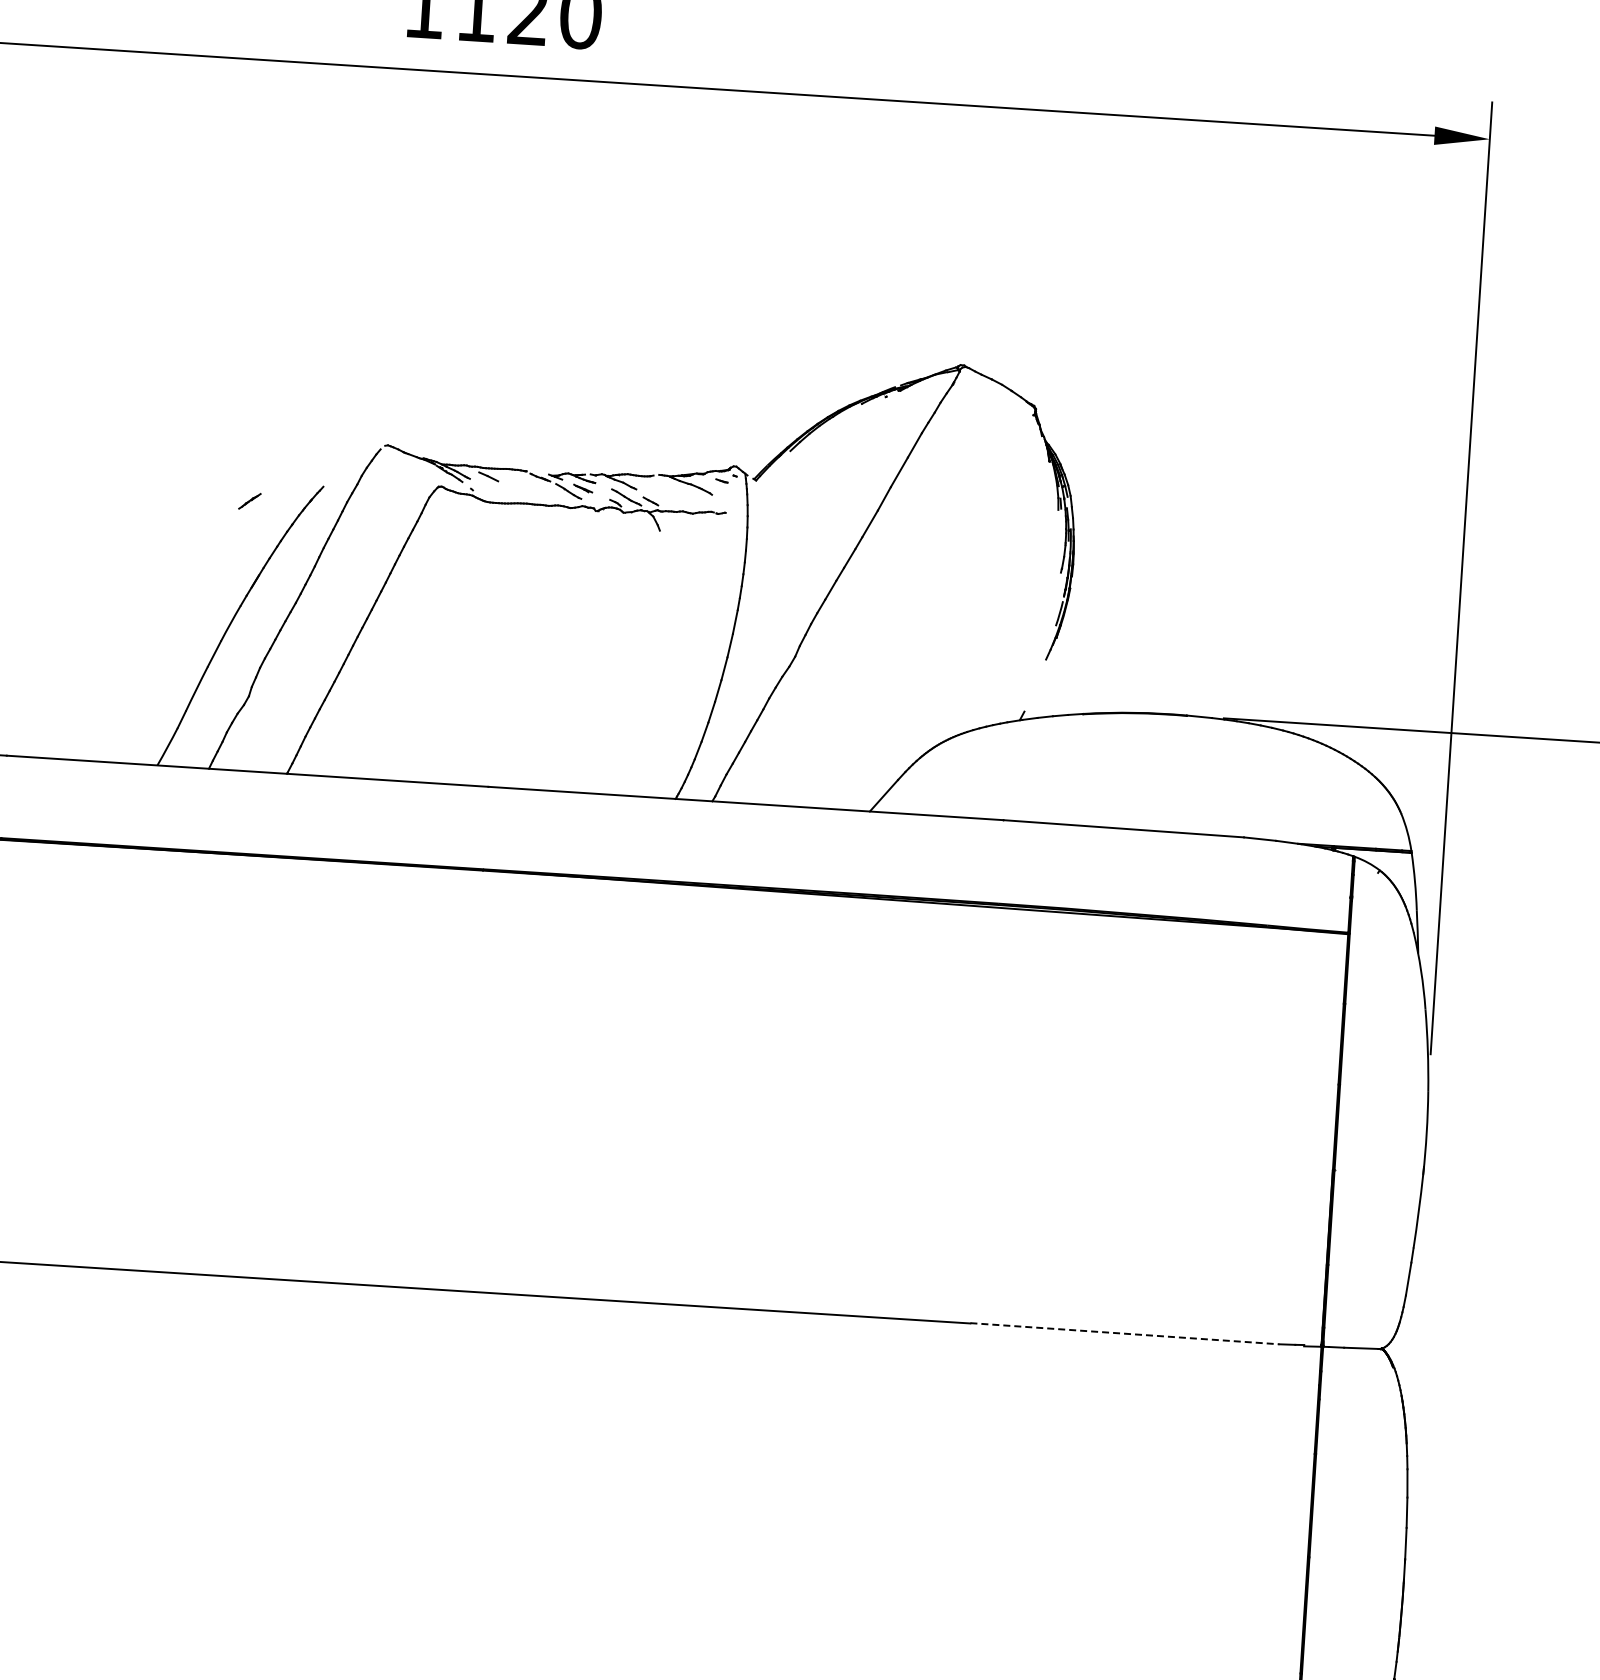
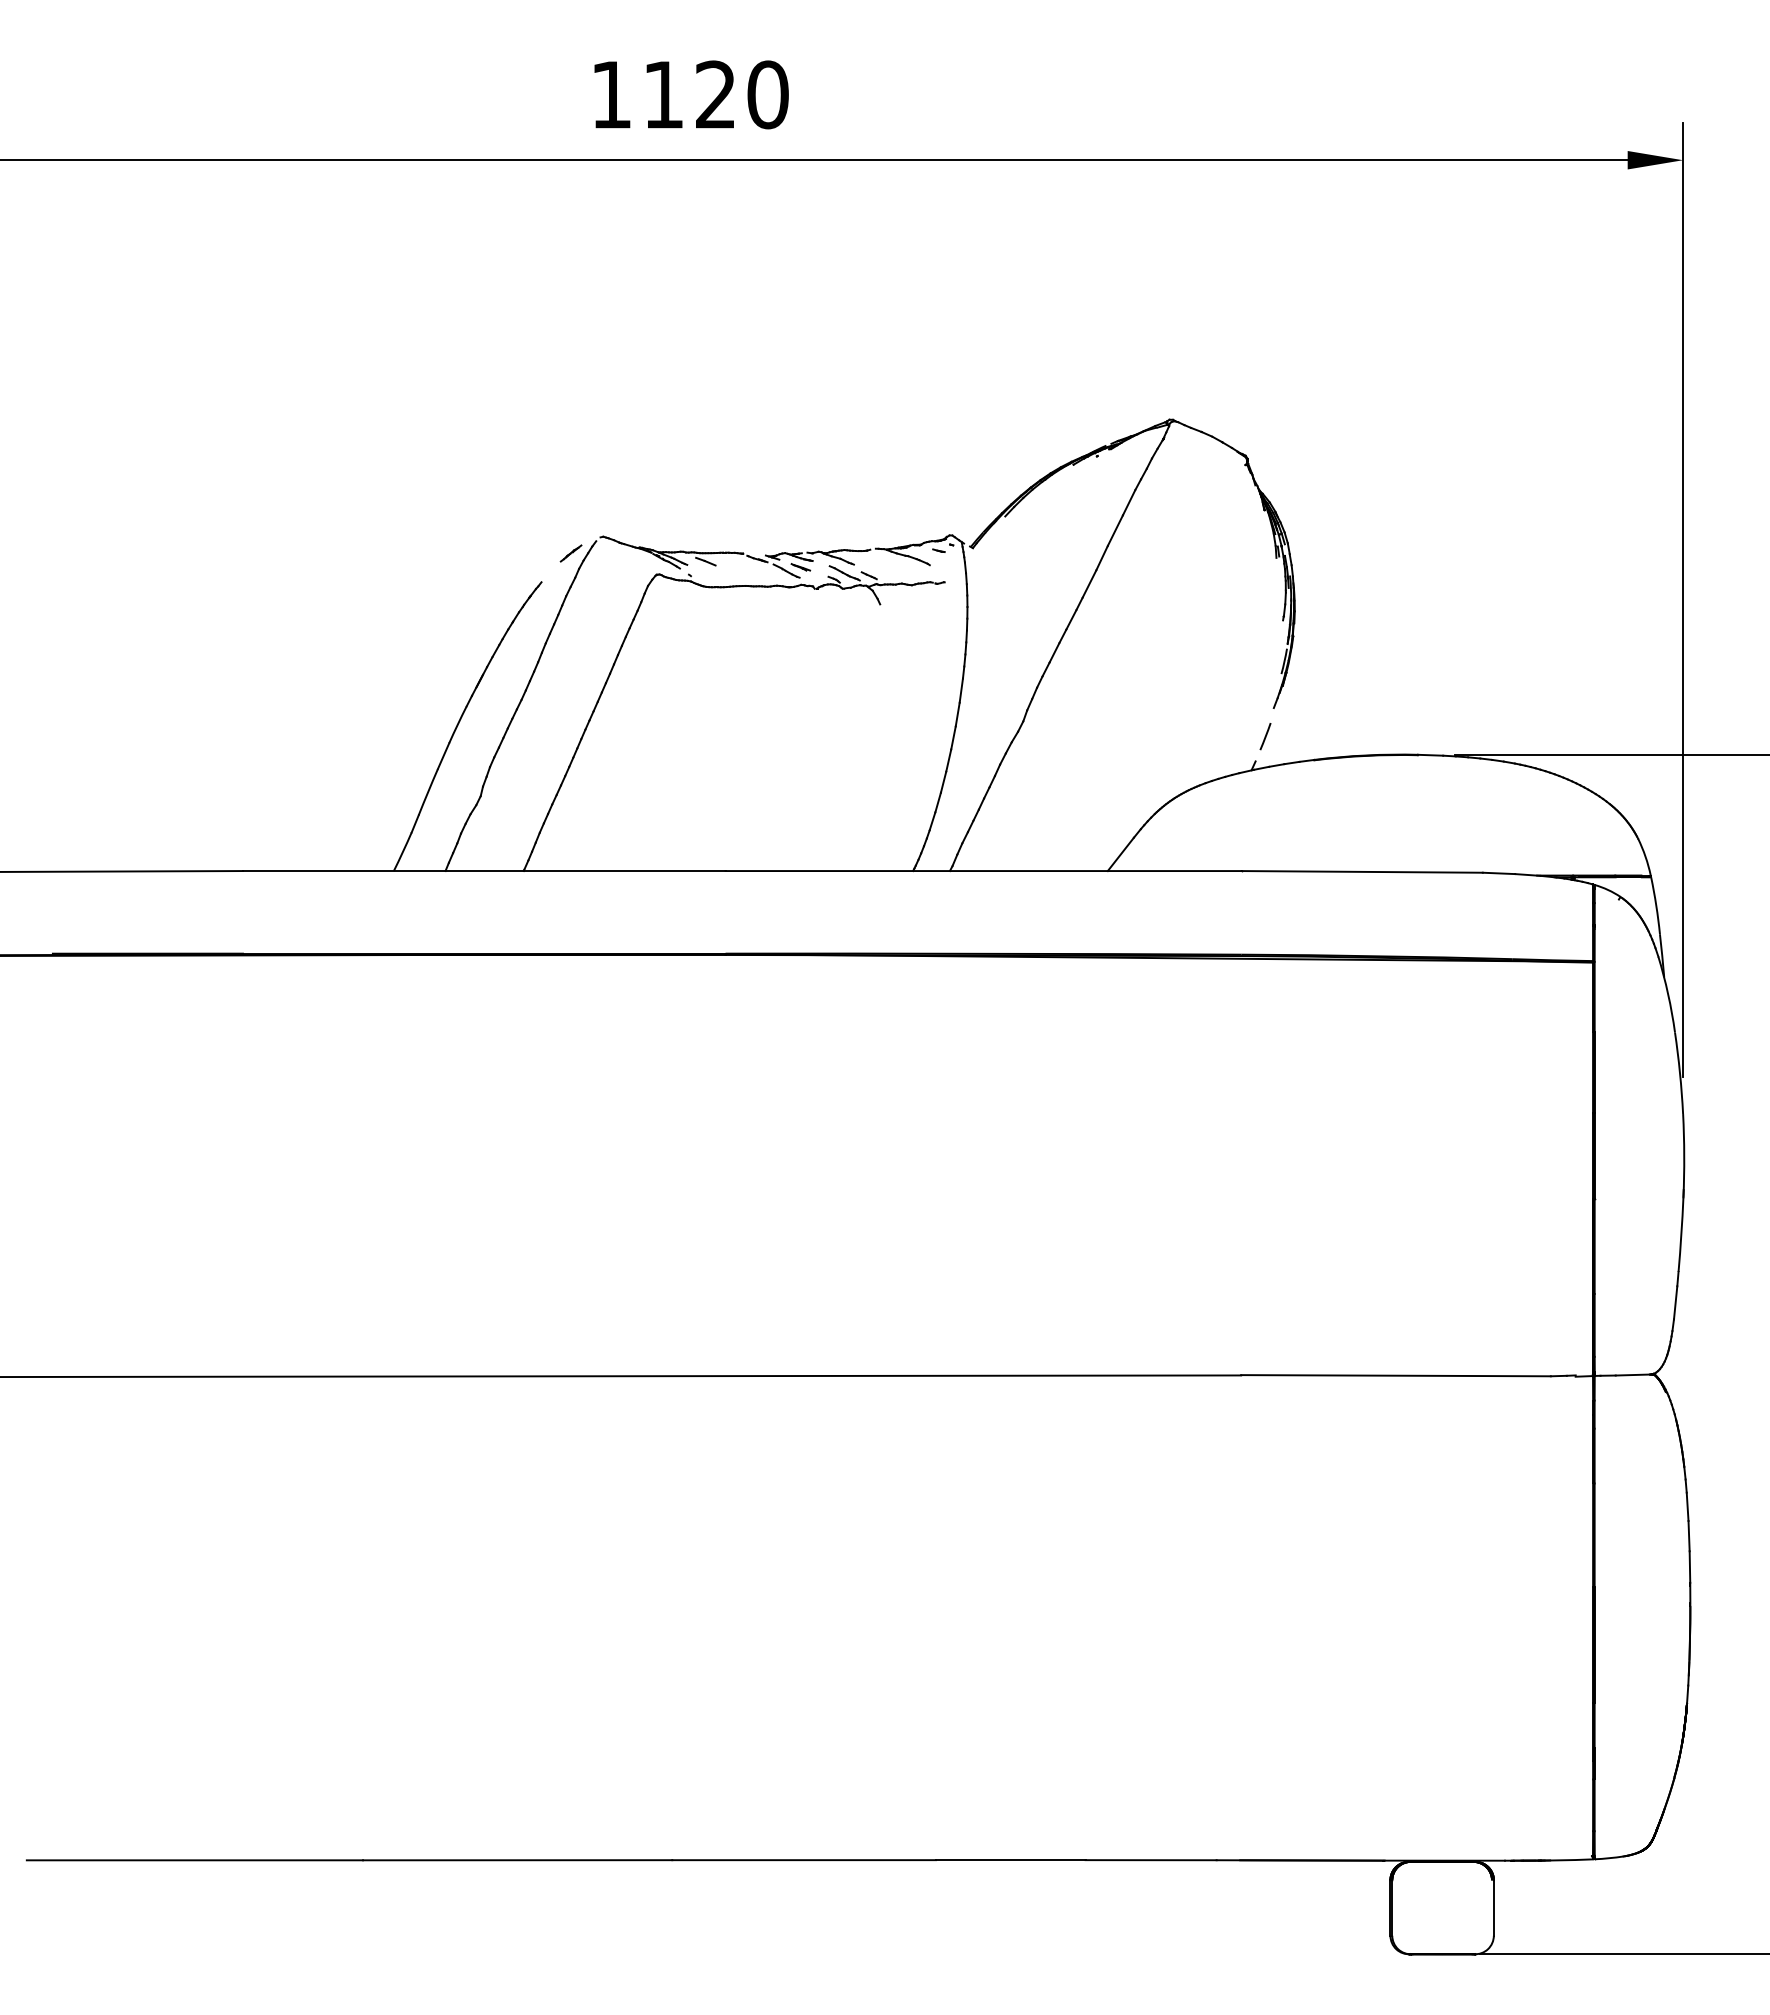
line: (249, 501) -> (570, 553), moved
line: (1035, 687) -> (1265, 736), added
line: (1125, 1333) -> (1396, 1375), dashed -> solid

